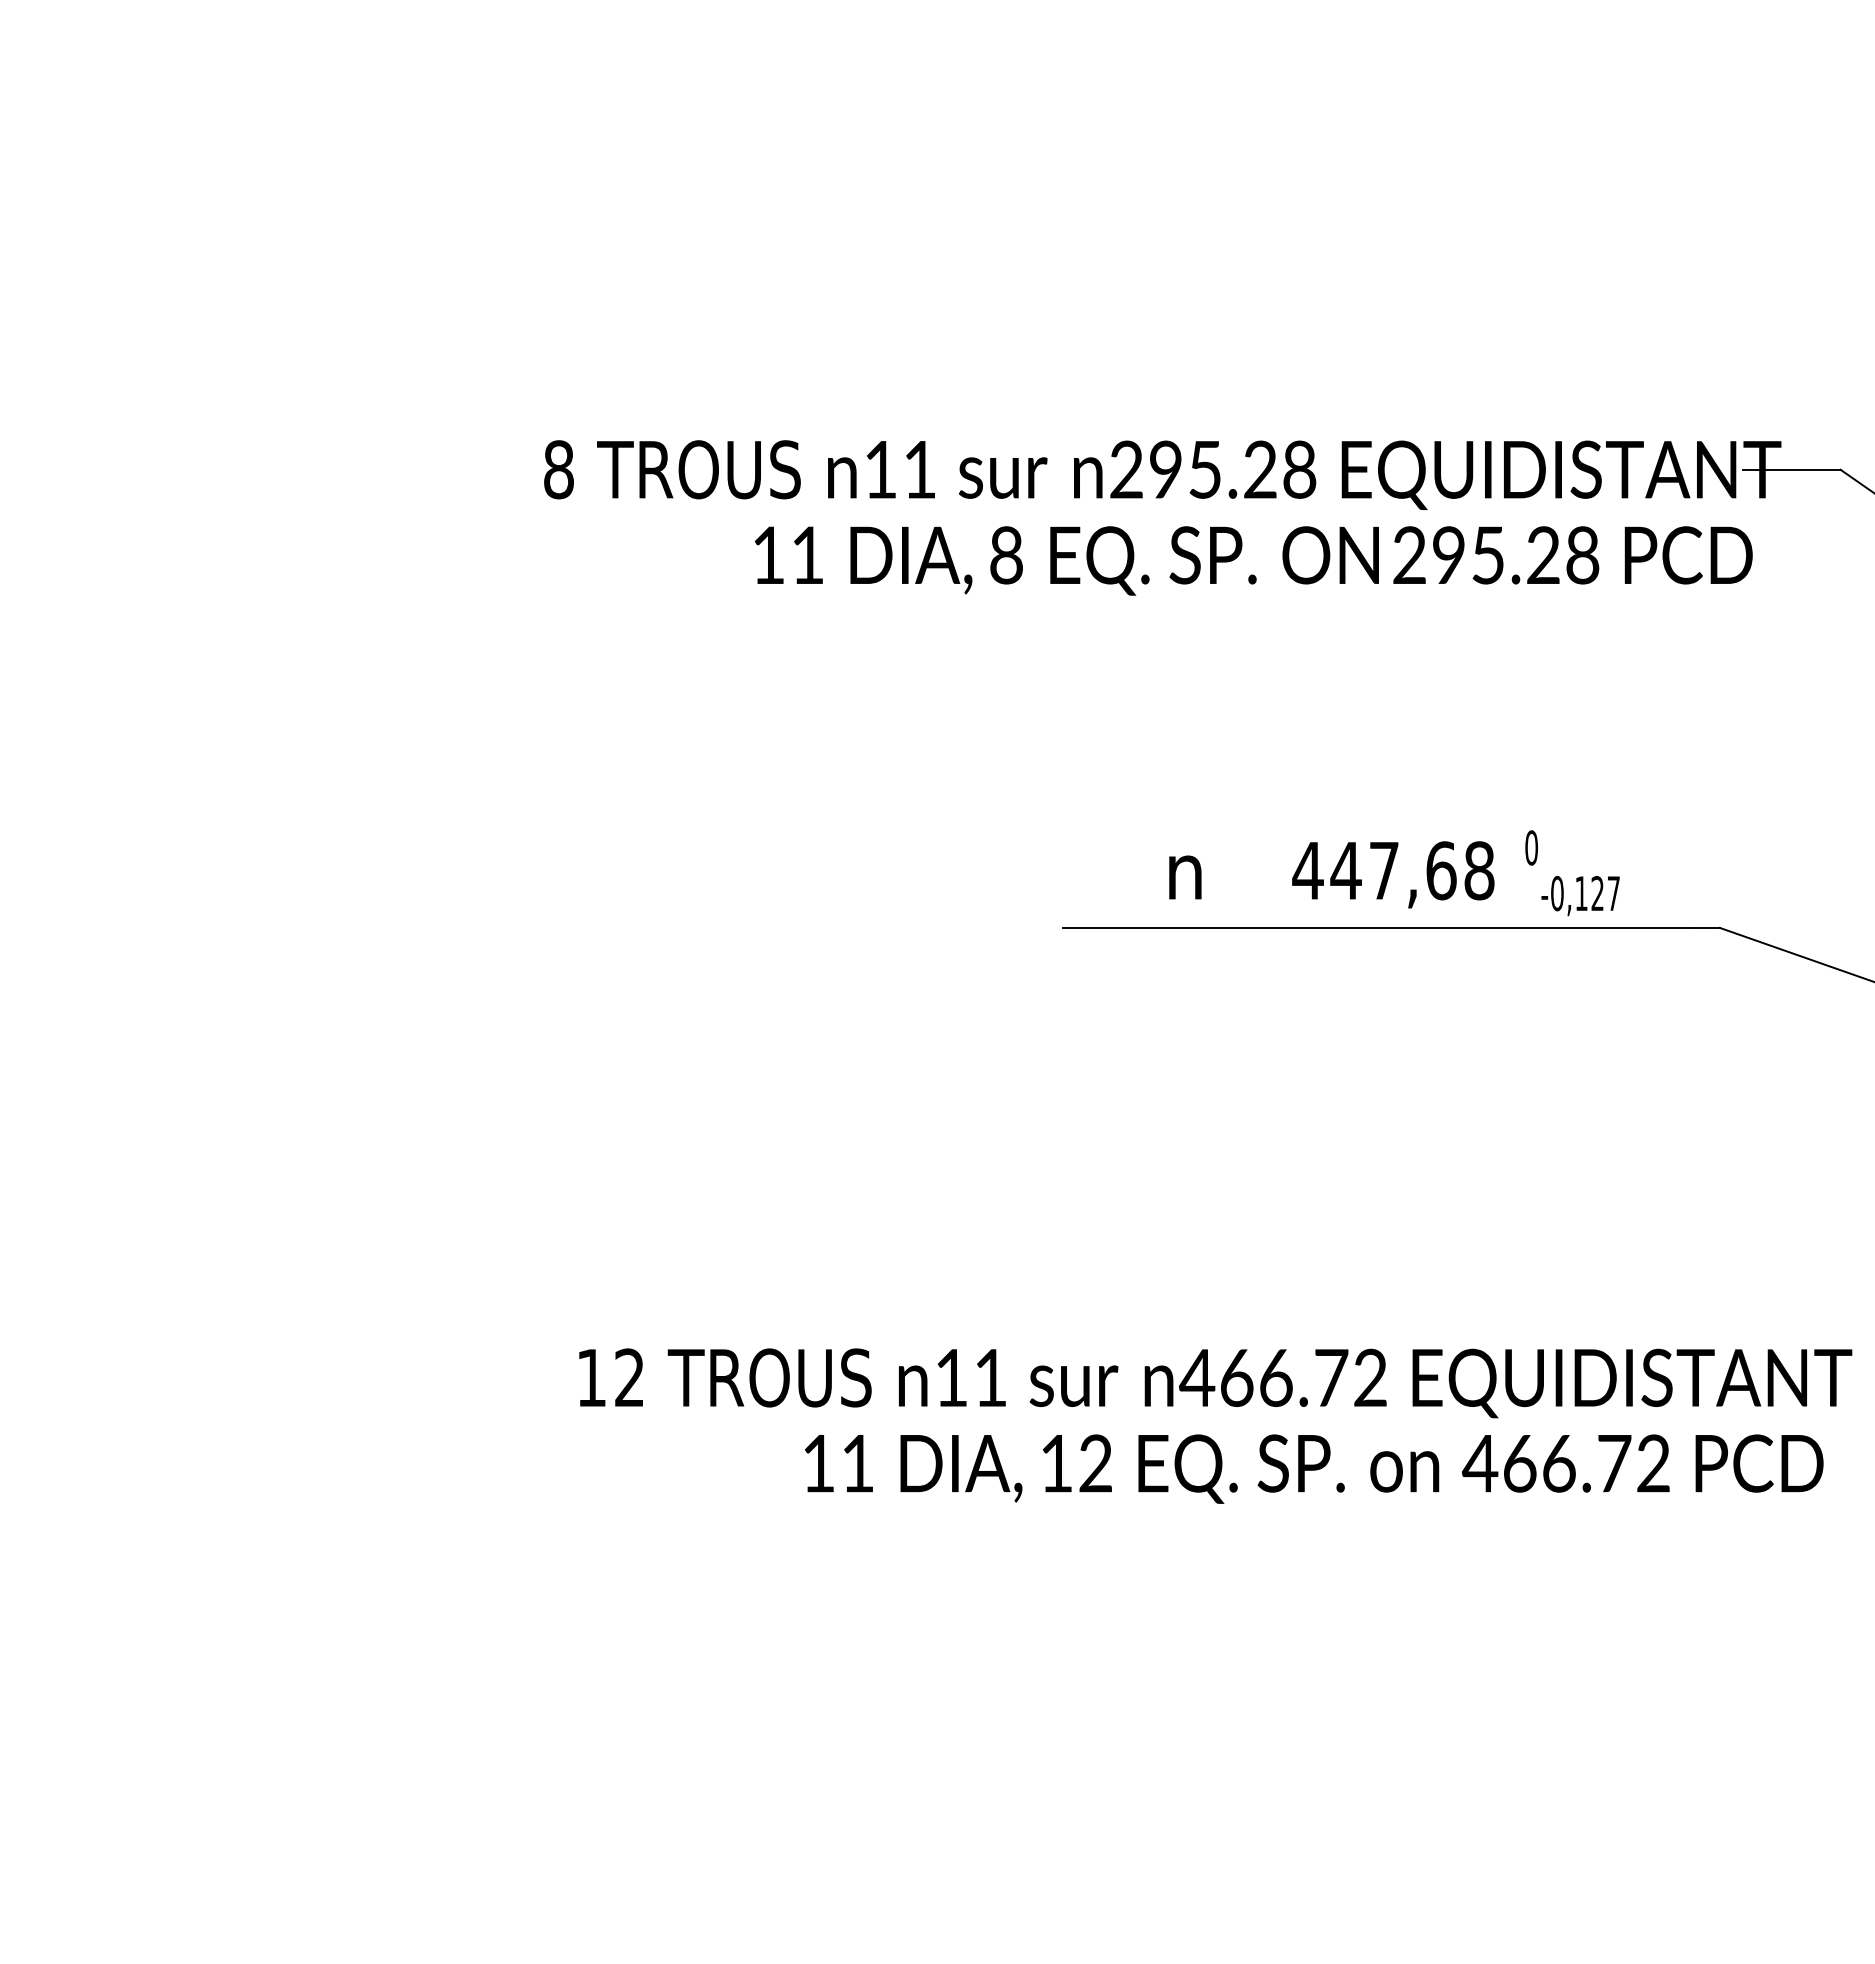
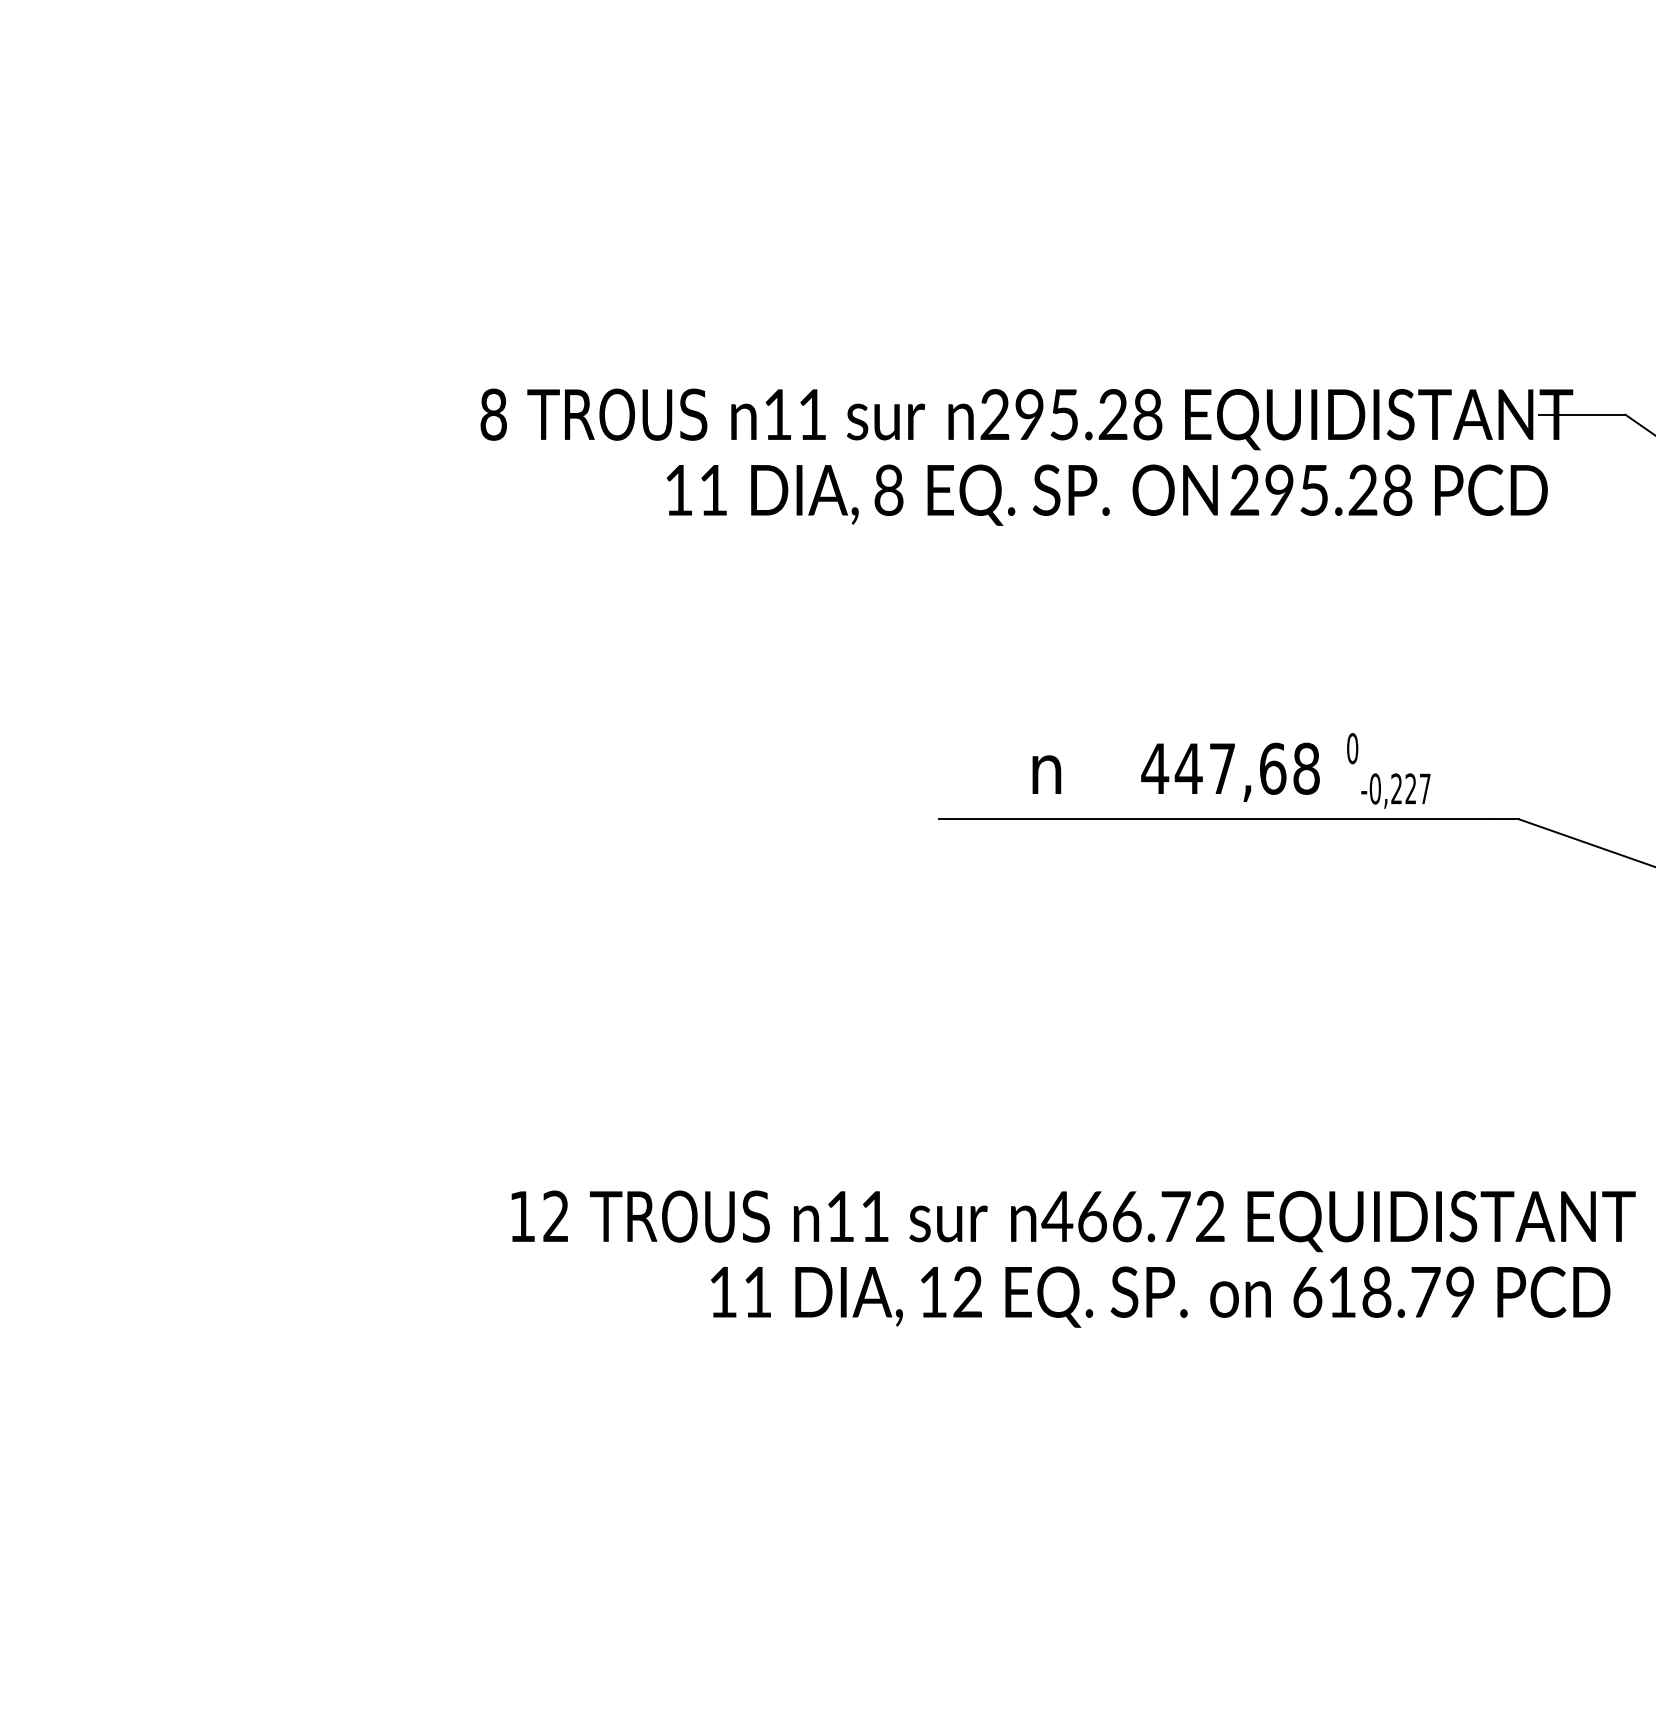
text: (1581, 893) -> (1396, 788), -0,127 -> -0,227
text: (1565, 1463) -> (1382, 1292), 466.72 -> 618.79

